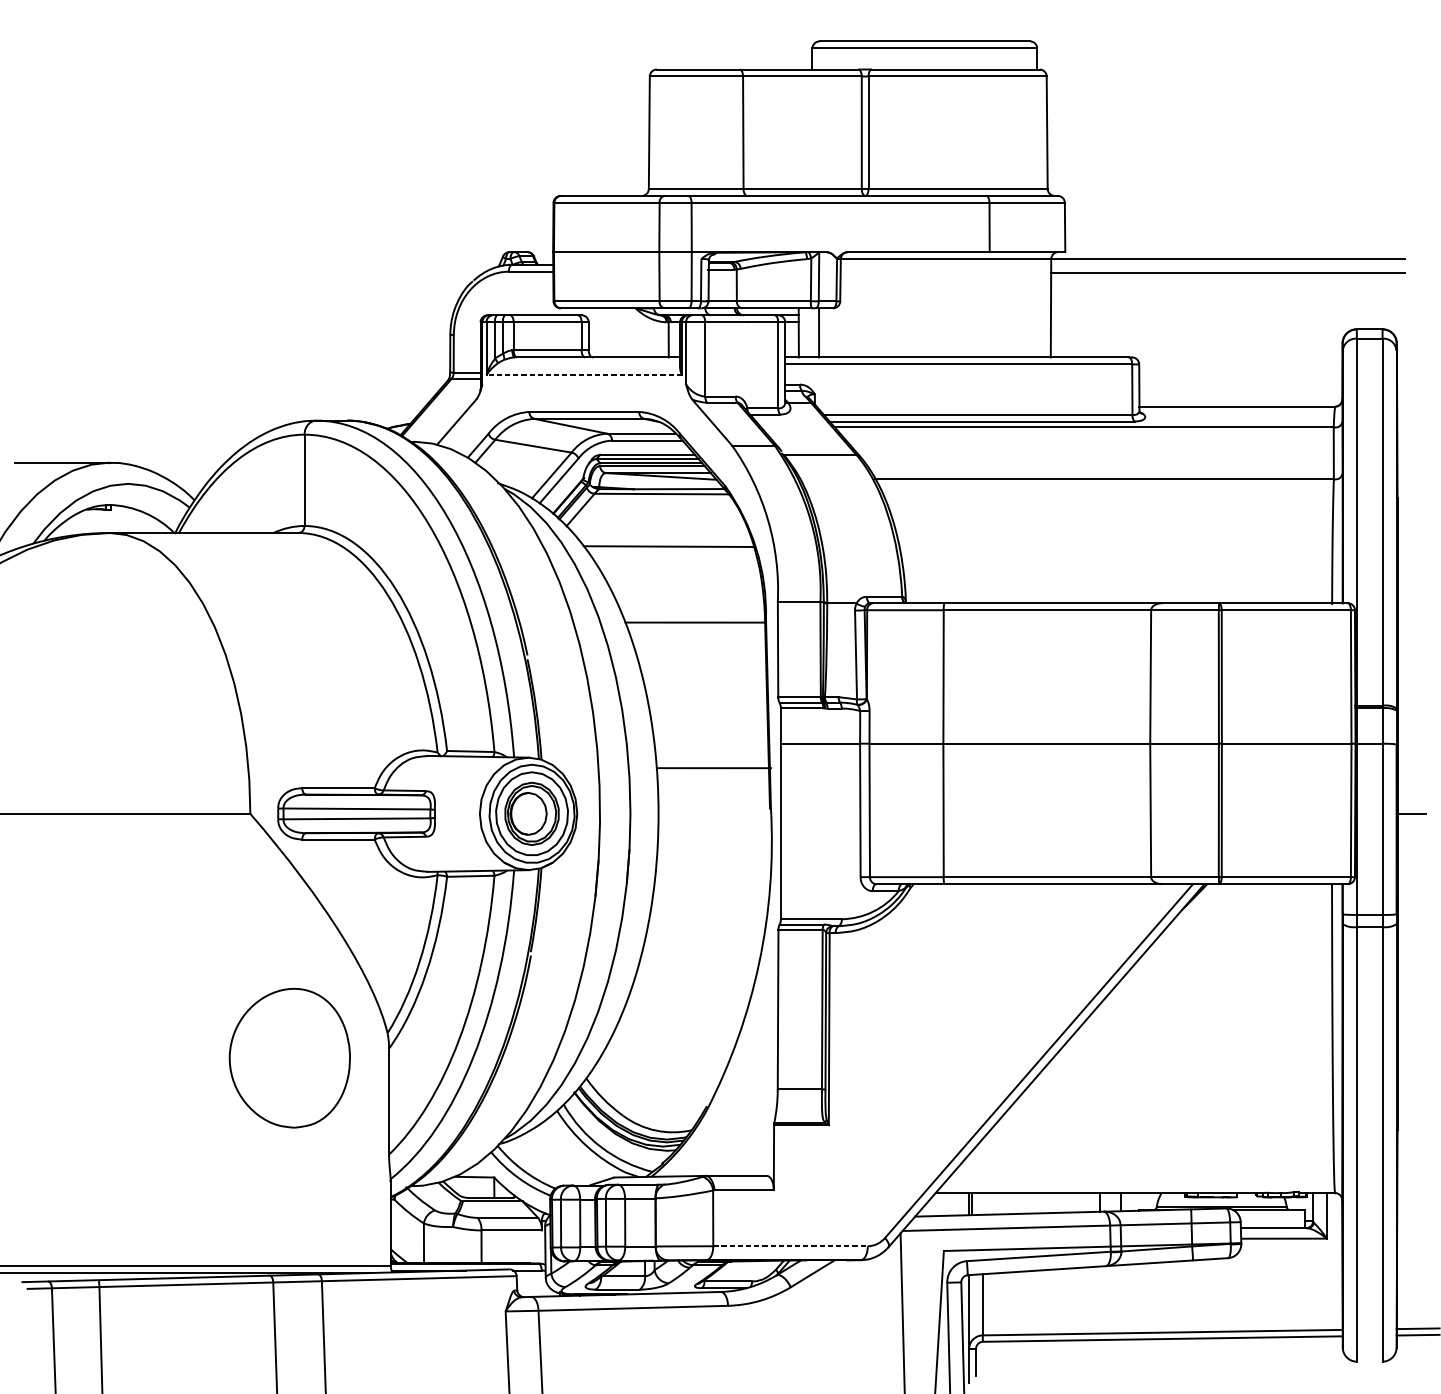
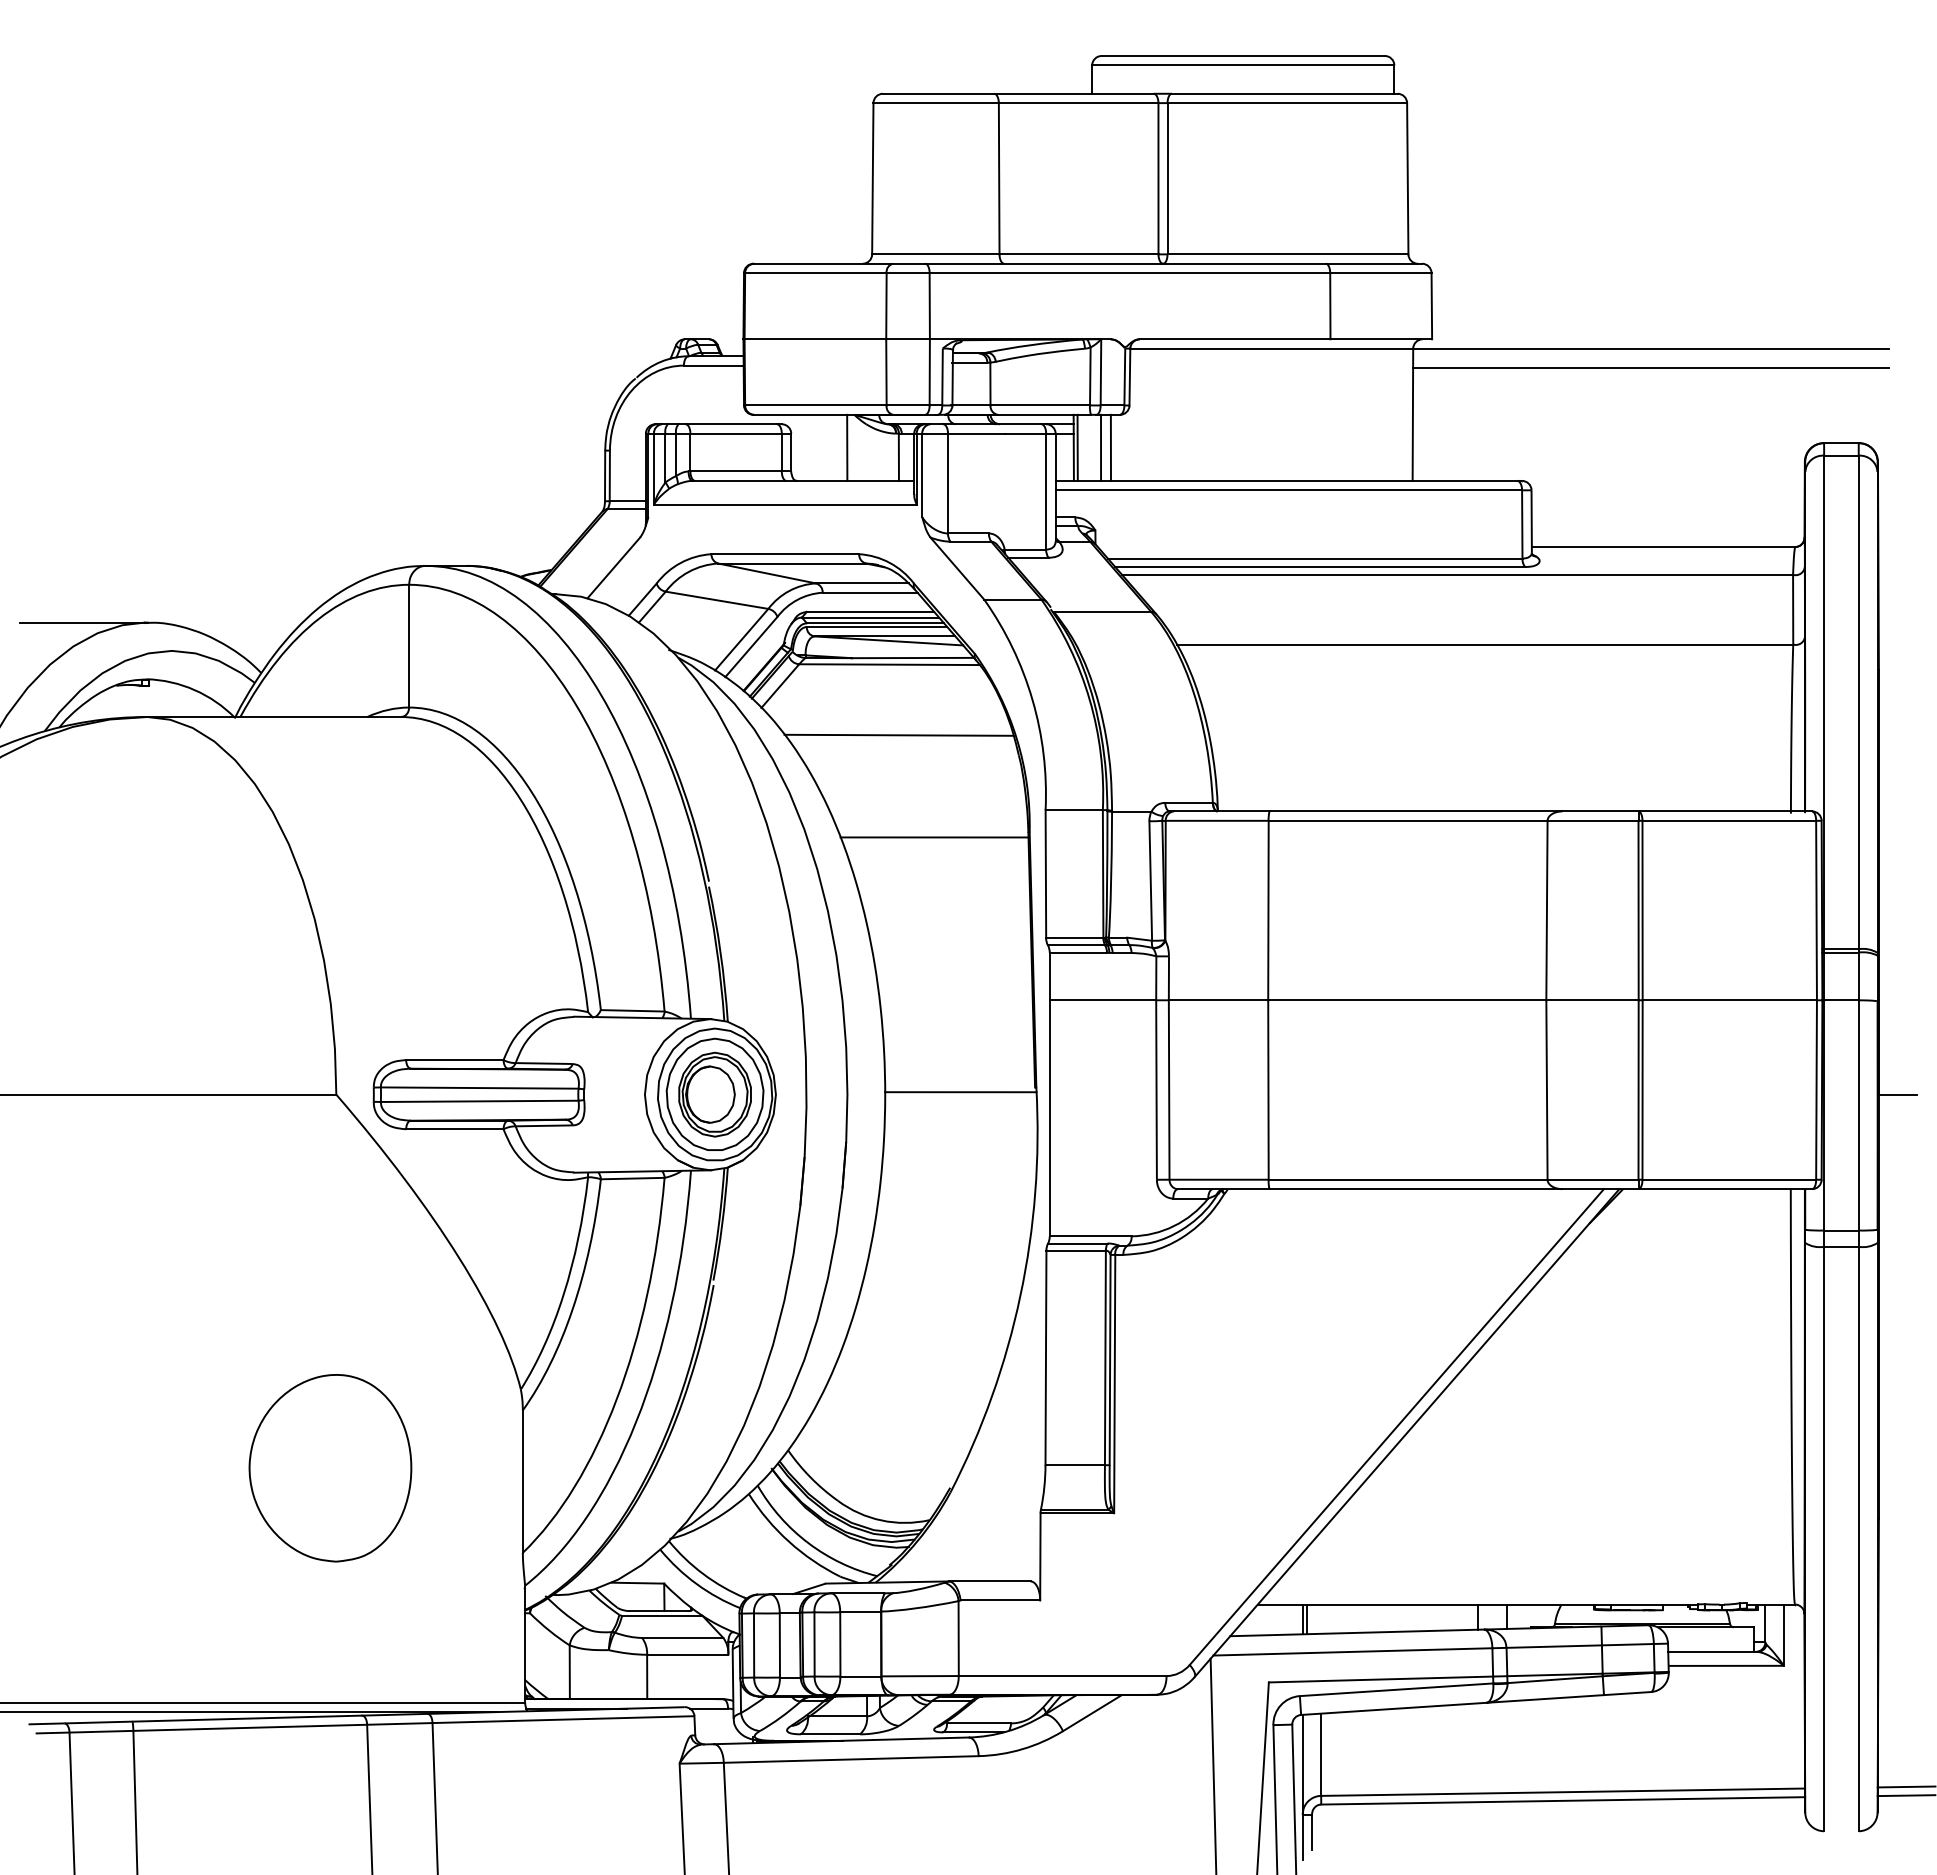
line: (630, 332) -> (847, 447), added
line: (801, 332) -> (1077, 447), added
line: (826, 332) -> (1110, 447), added
line: (583, 374) -> (784, 504), dashed -> solid
line: (714, 768) -> (960, 1092), moved
part: (289, 1058) -> (330, 1468), moved
line: (790, 1246) -> (1062, 1676), dashed -> solid

